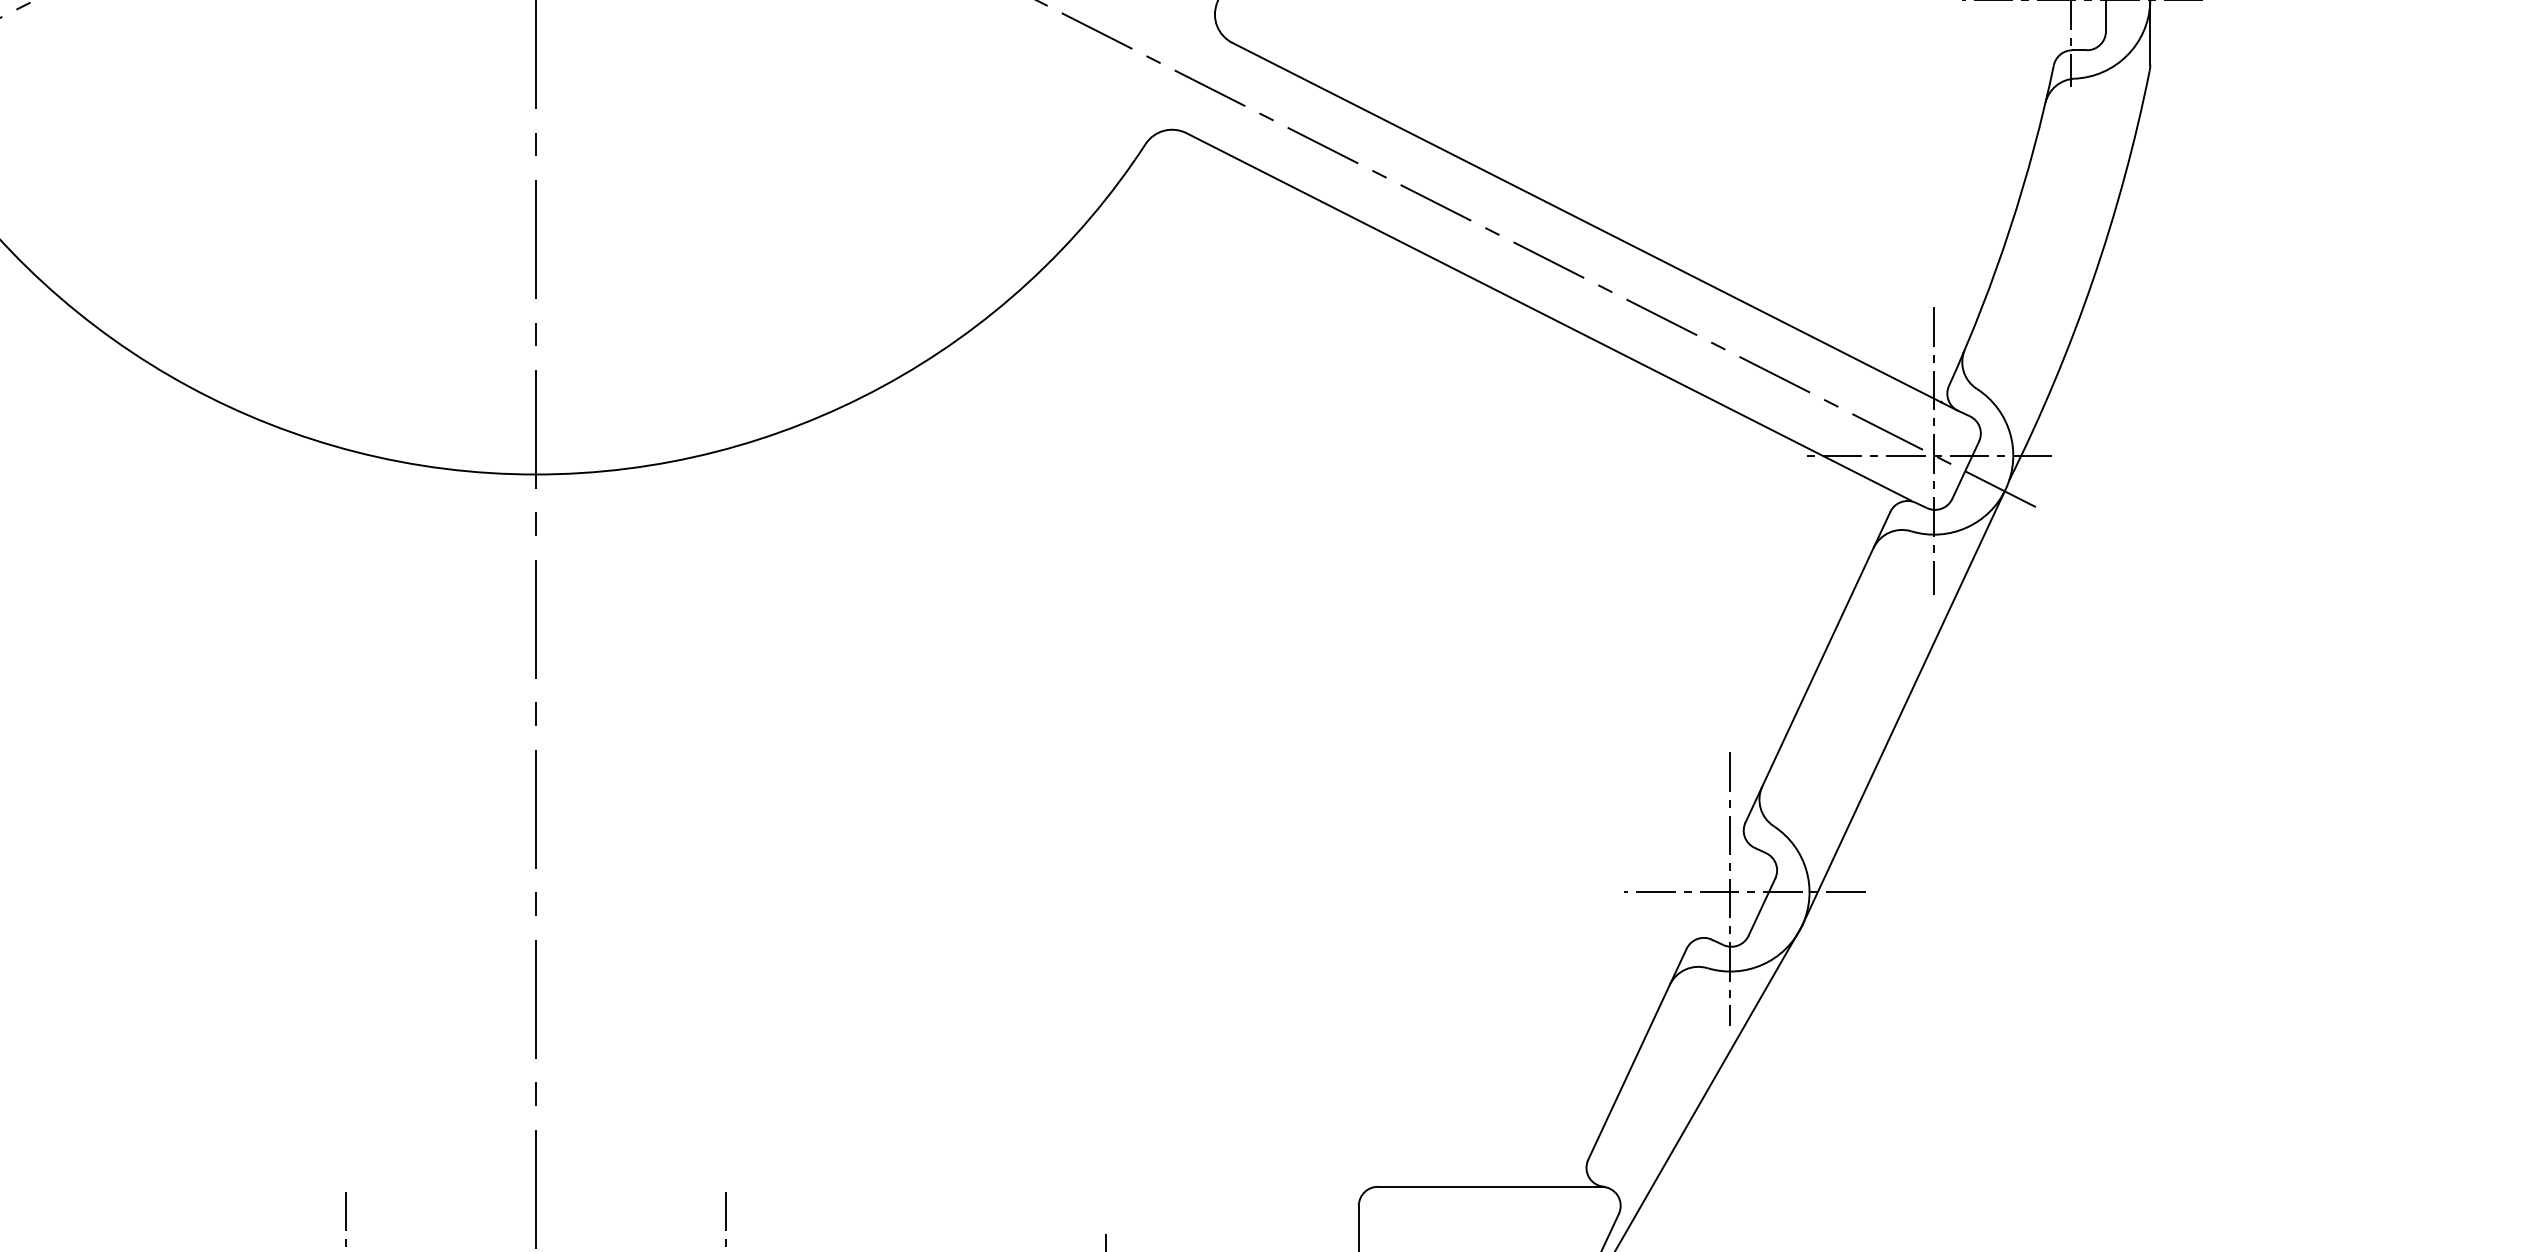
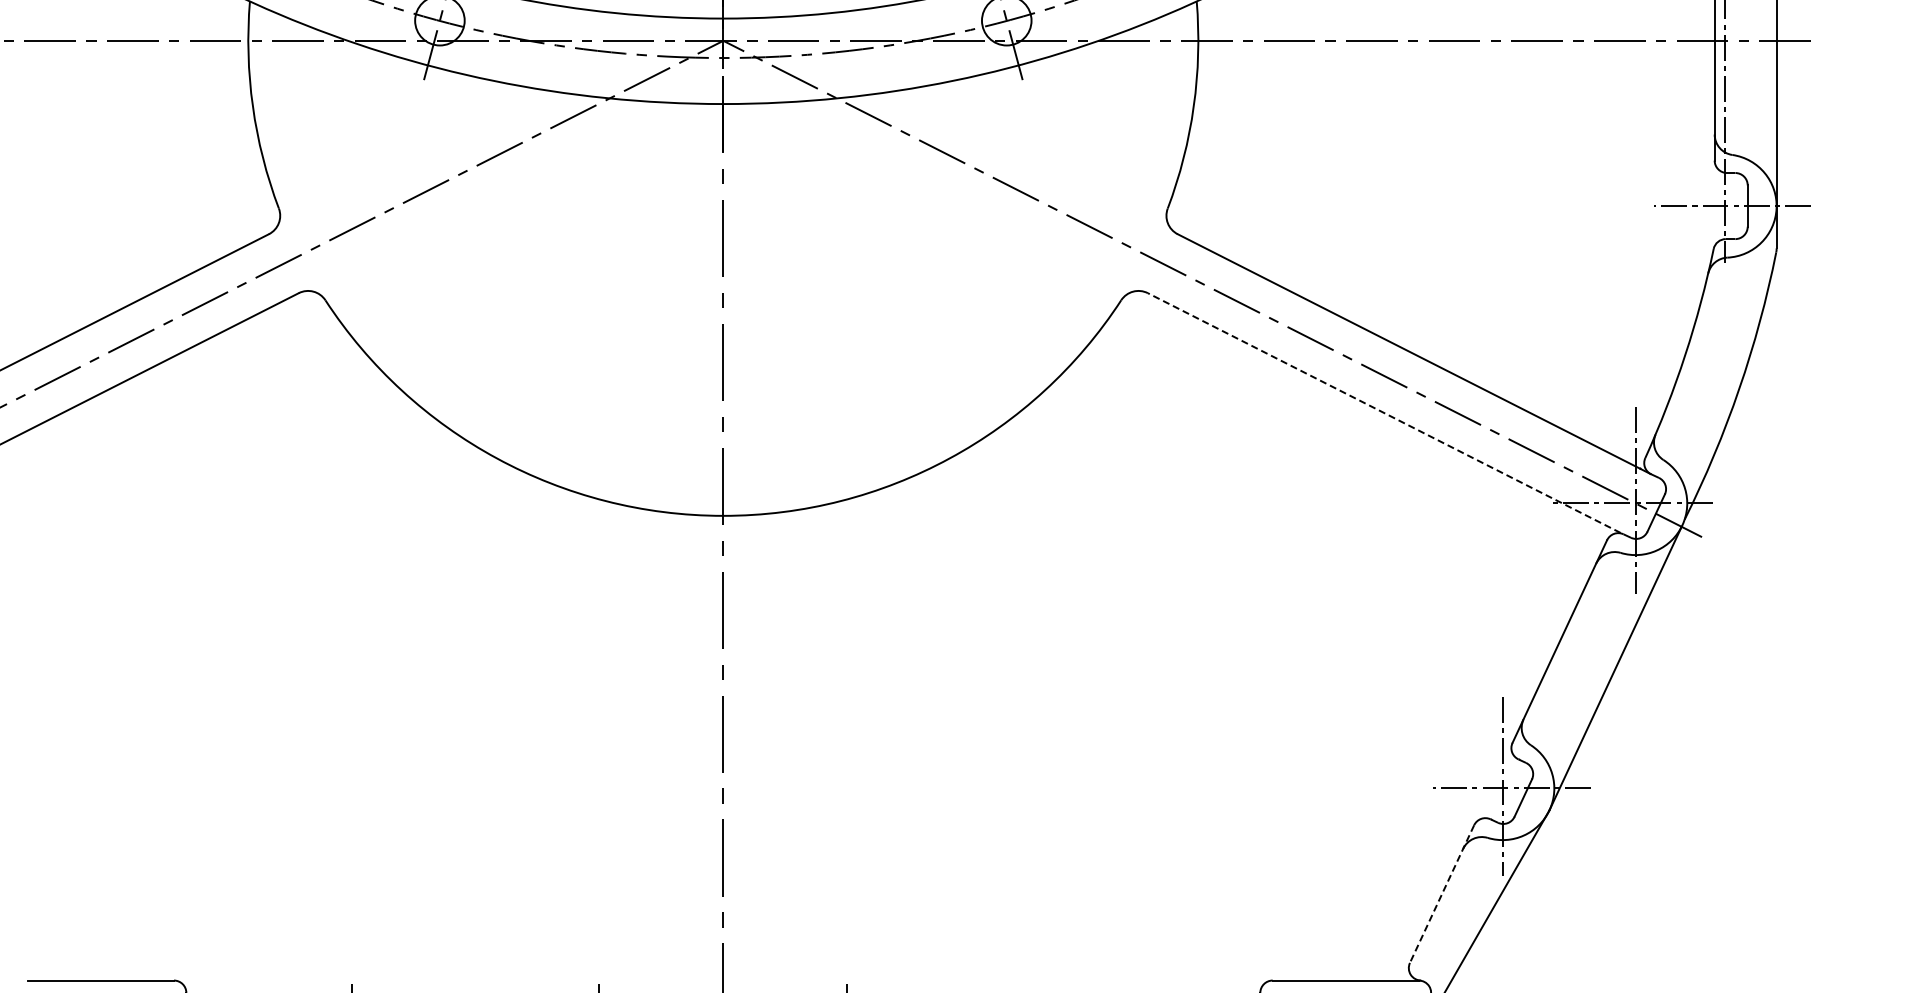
line: (1547, 316) -> (1383, 412), solid -> dashed
line: (1638, 1054) -> (1442, 894), solid -> dashed

